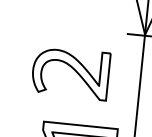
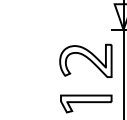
part: (70, 72) -> (85, 60), moved

